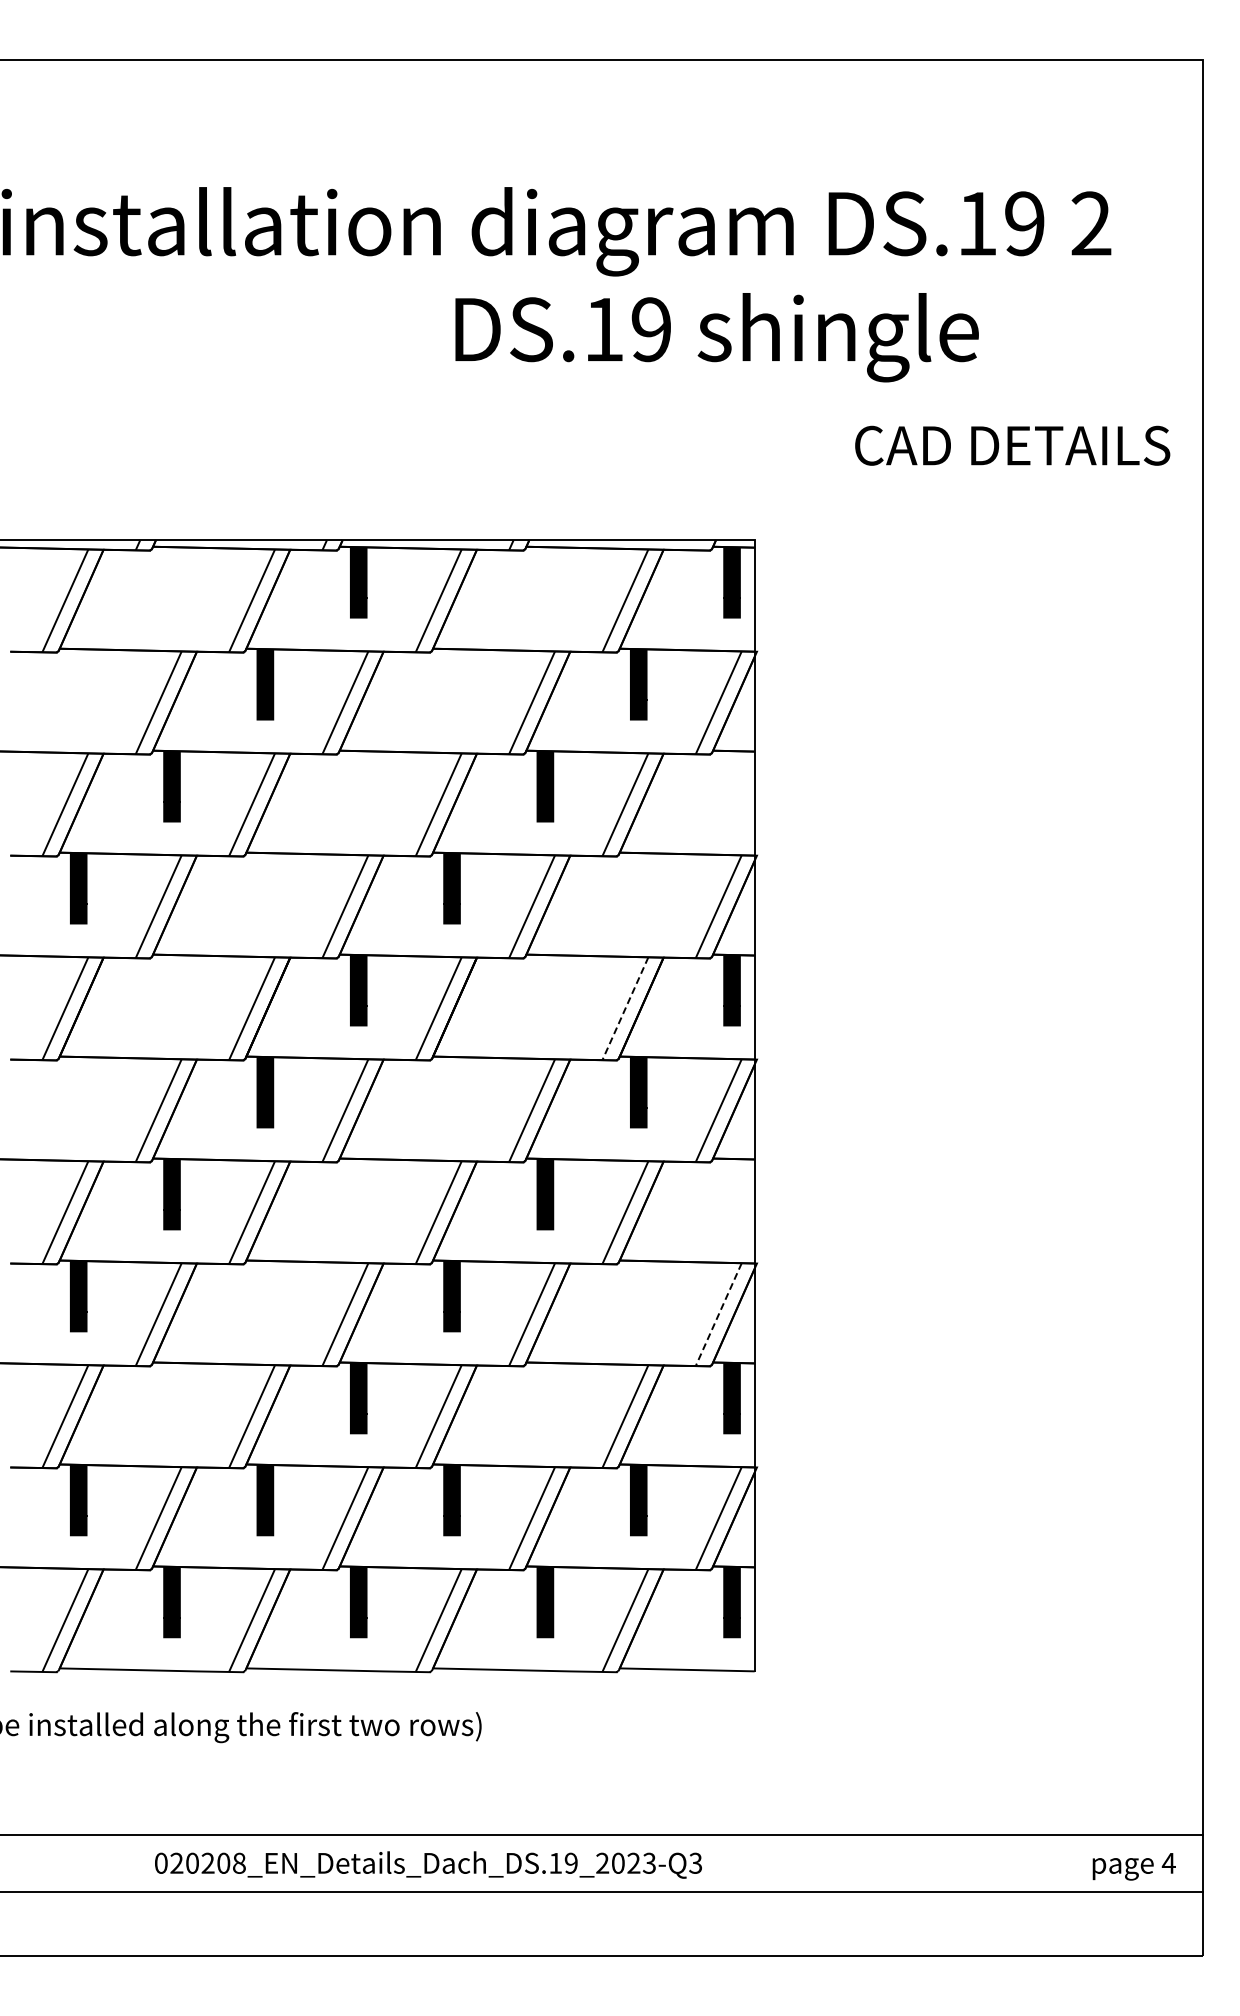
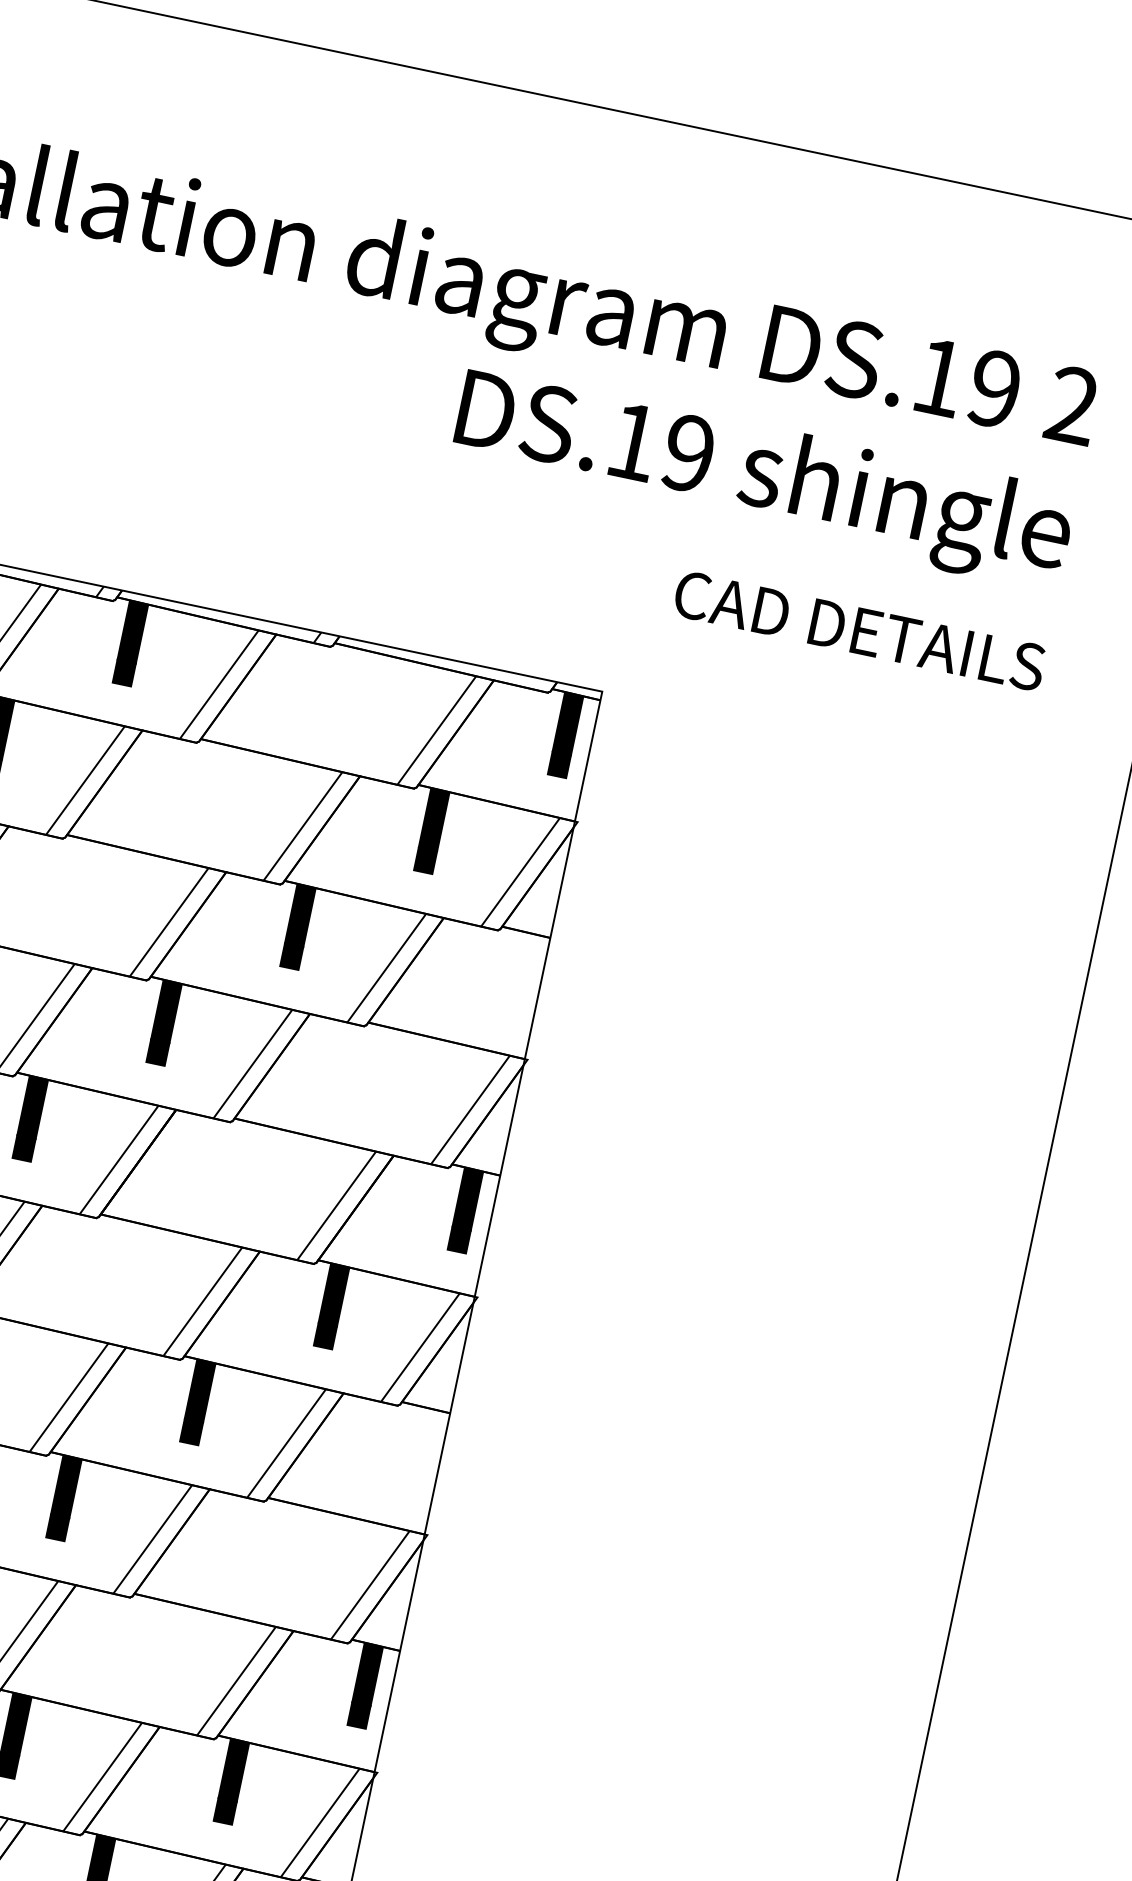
text: (716, 337) -> (762, 478), moved
text: (1012, 445) -> (859, 630), moved
line: (625, 1009) -> (336, 1206), dashed -> solid
line: (718, 1315) -> (369, 1586), dashed -> solid

